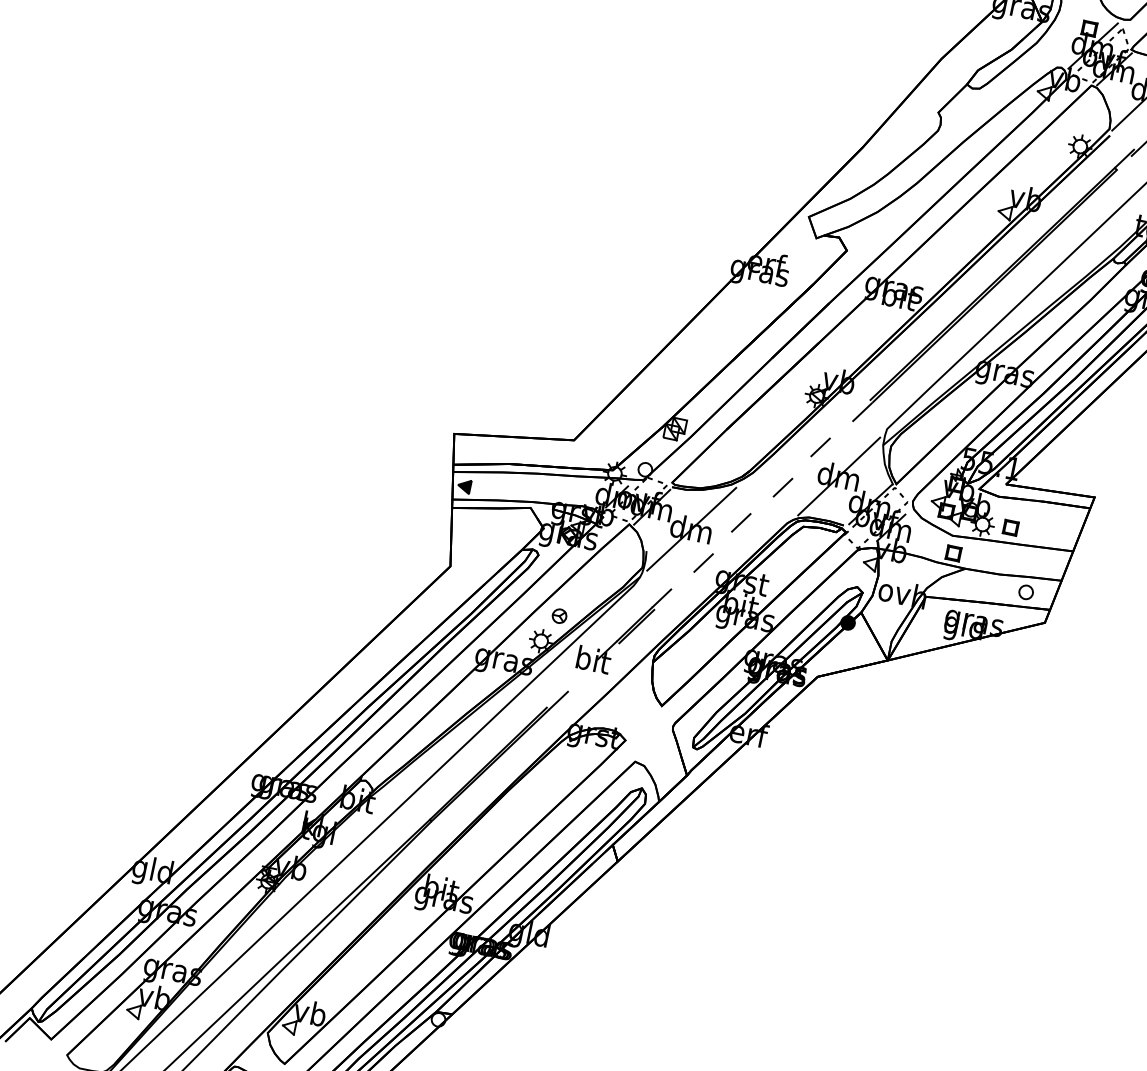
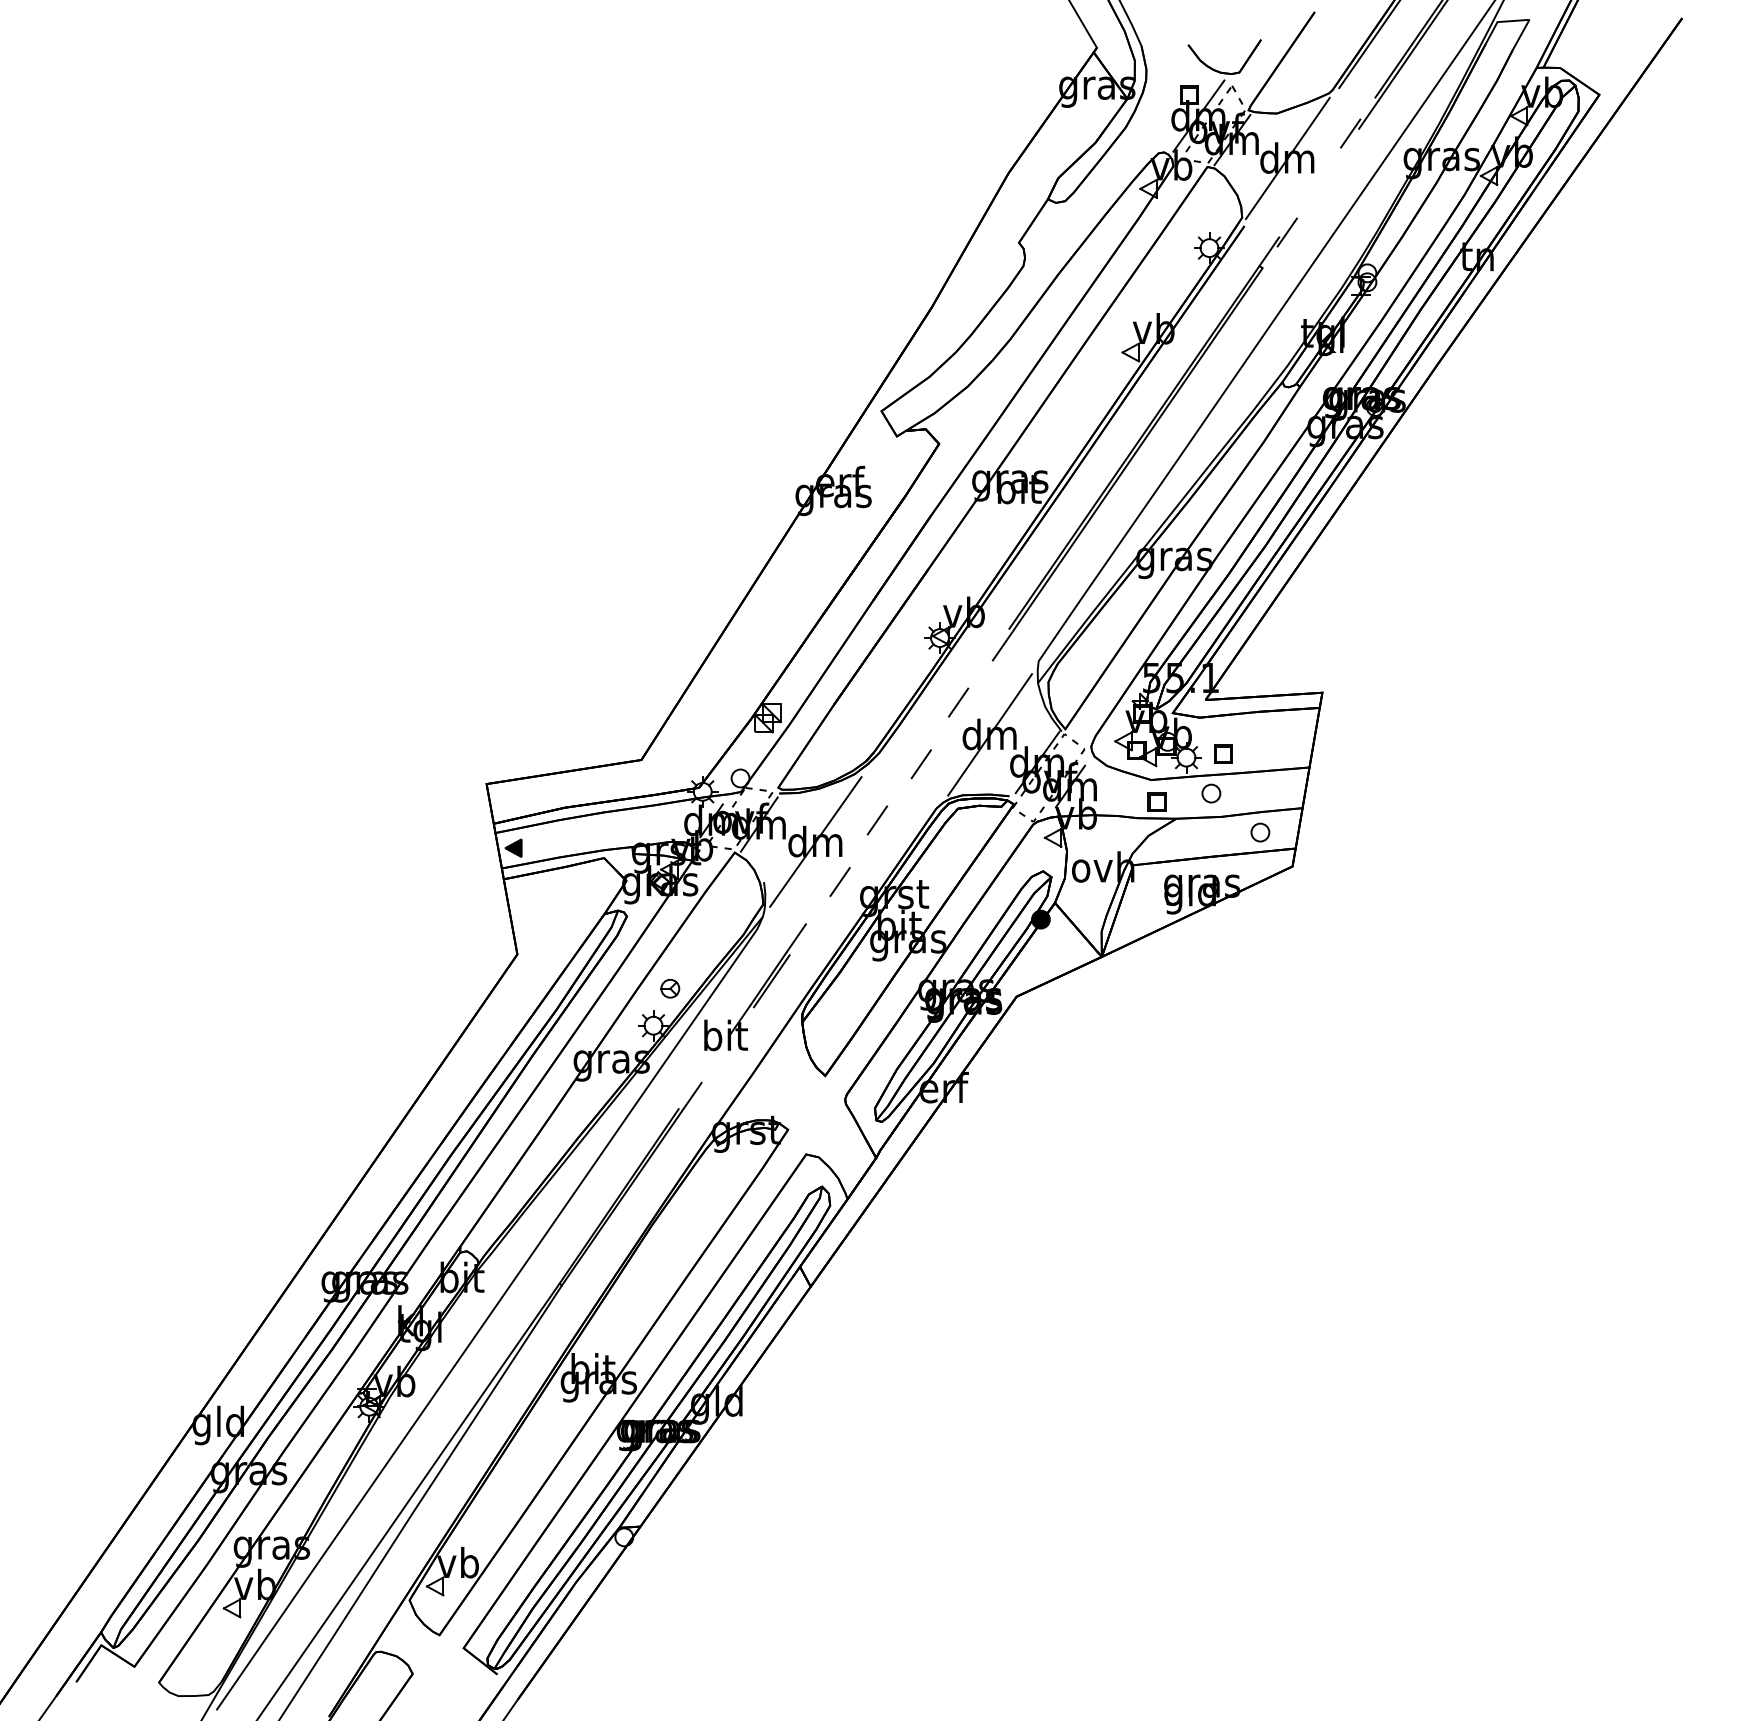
part: (995, 555) -> (1211, 793), added

